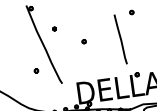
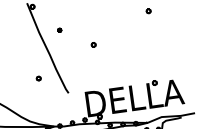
line: (120, 38) -> (135, 41), removed

